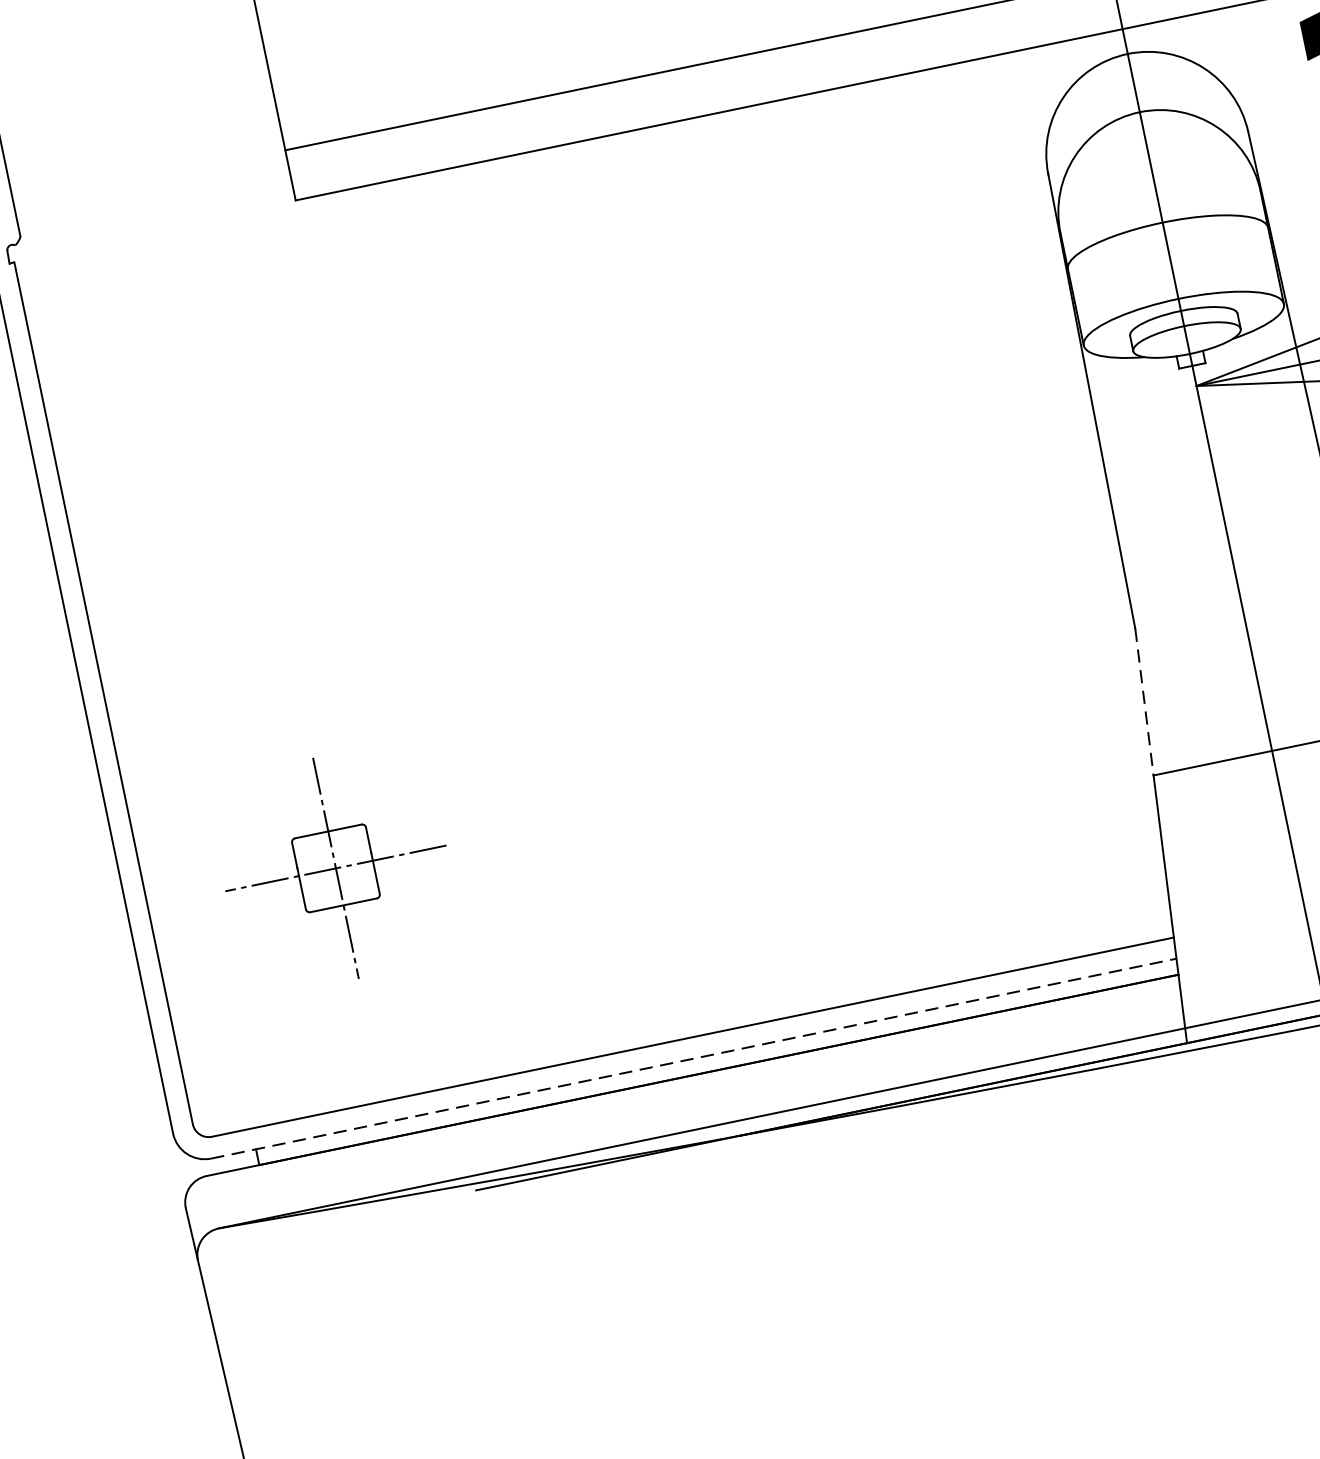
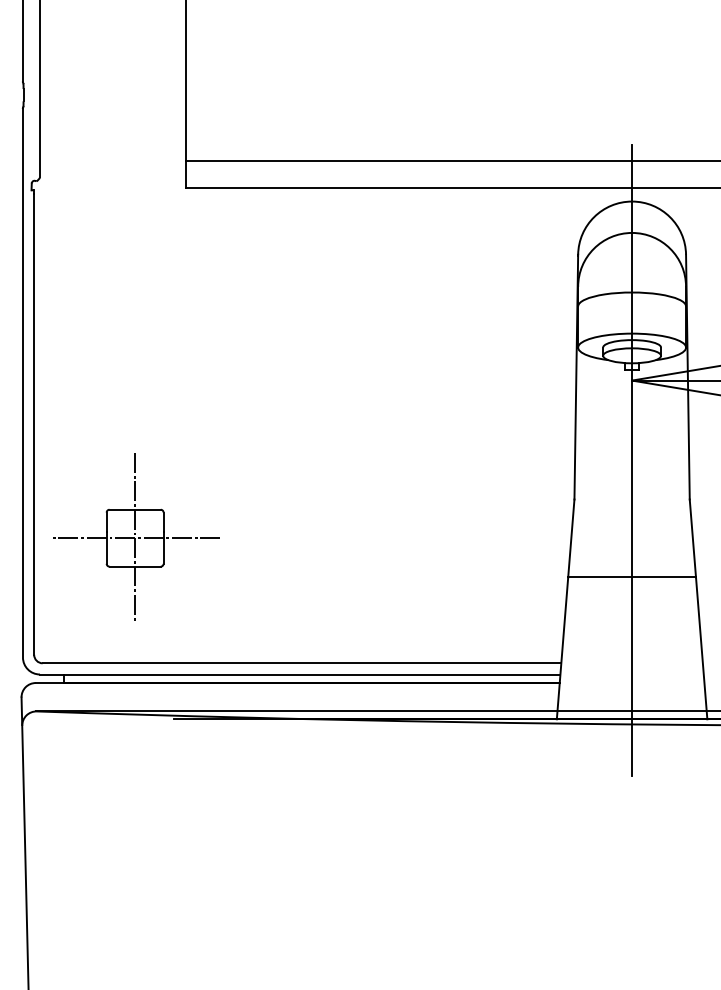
line: (1144, 702) -> (571, 538), dashed -> solid
part: (337, 865) -> (136, 536), size x1.43
line: (694, 1058) -> (300, 674), dashed -> solid

